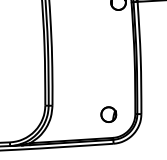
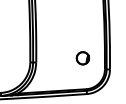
part: (108, 114) -> (82, 58), moved

